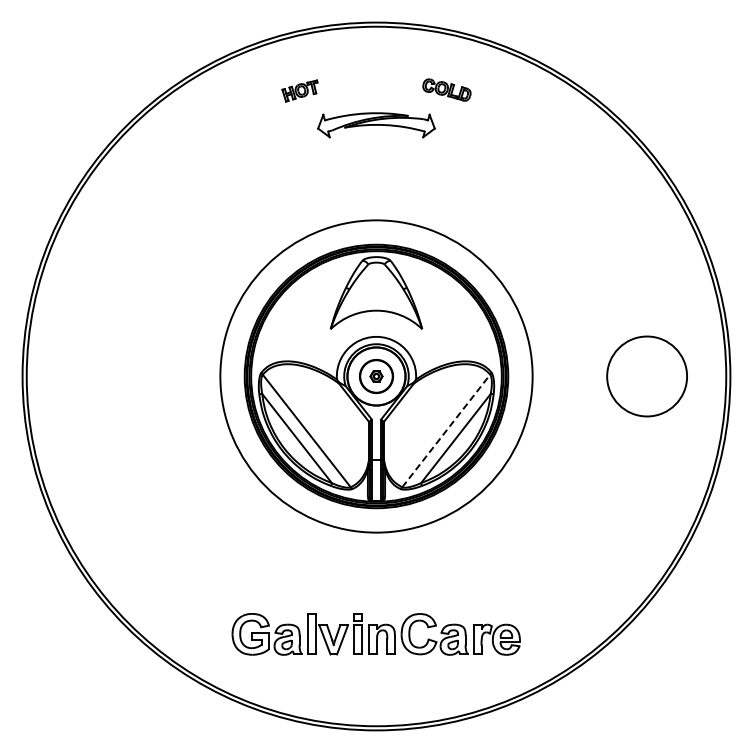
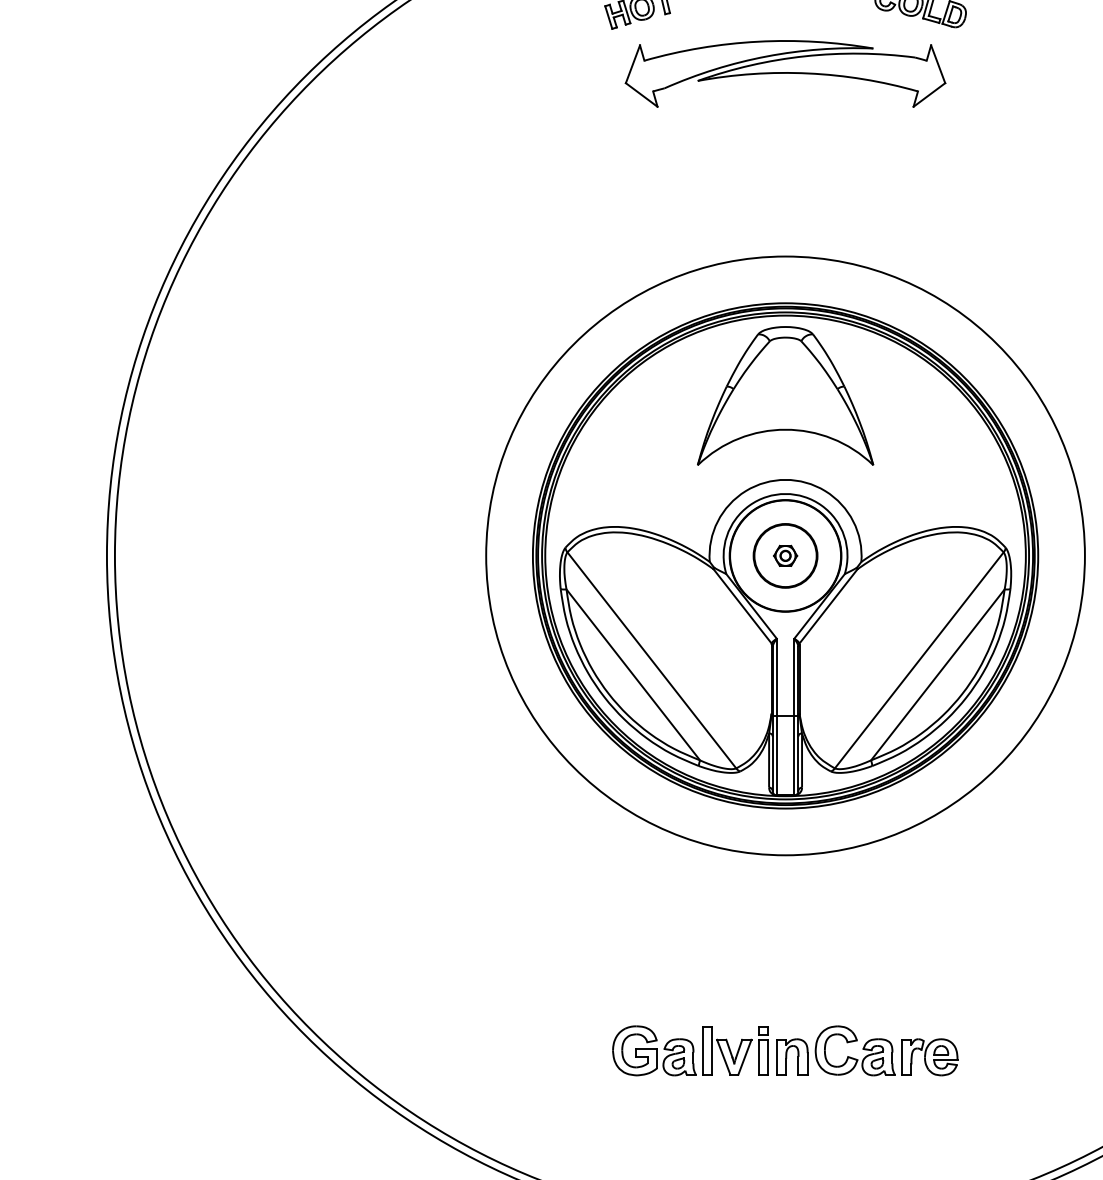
part: (376, 125) -> (785, 74), size x1.43
line: (446, 430) -> (919, 659), dashed -> solid
part: (376, 634) -> (785, 1050), size x0.62

